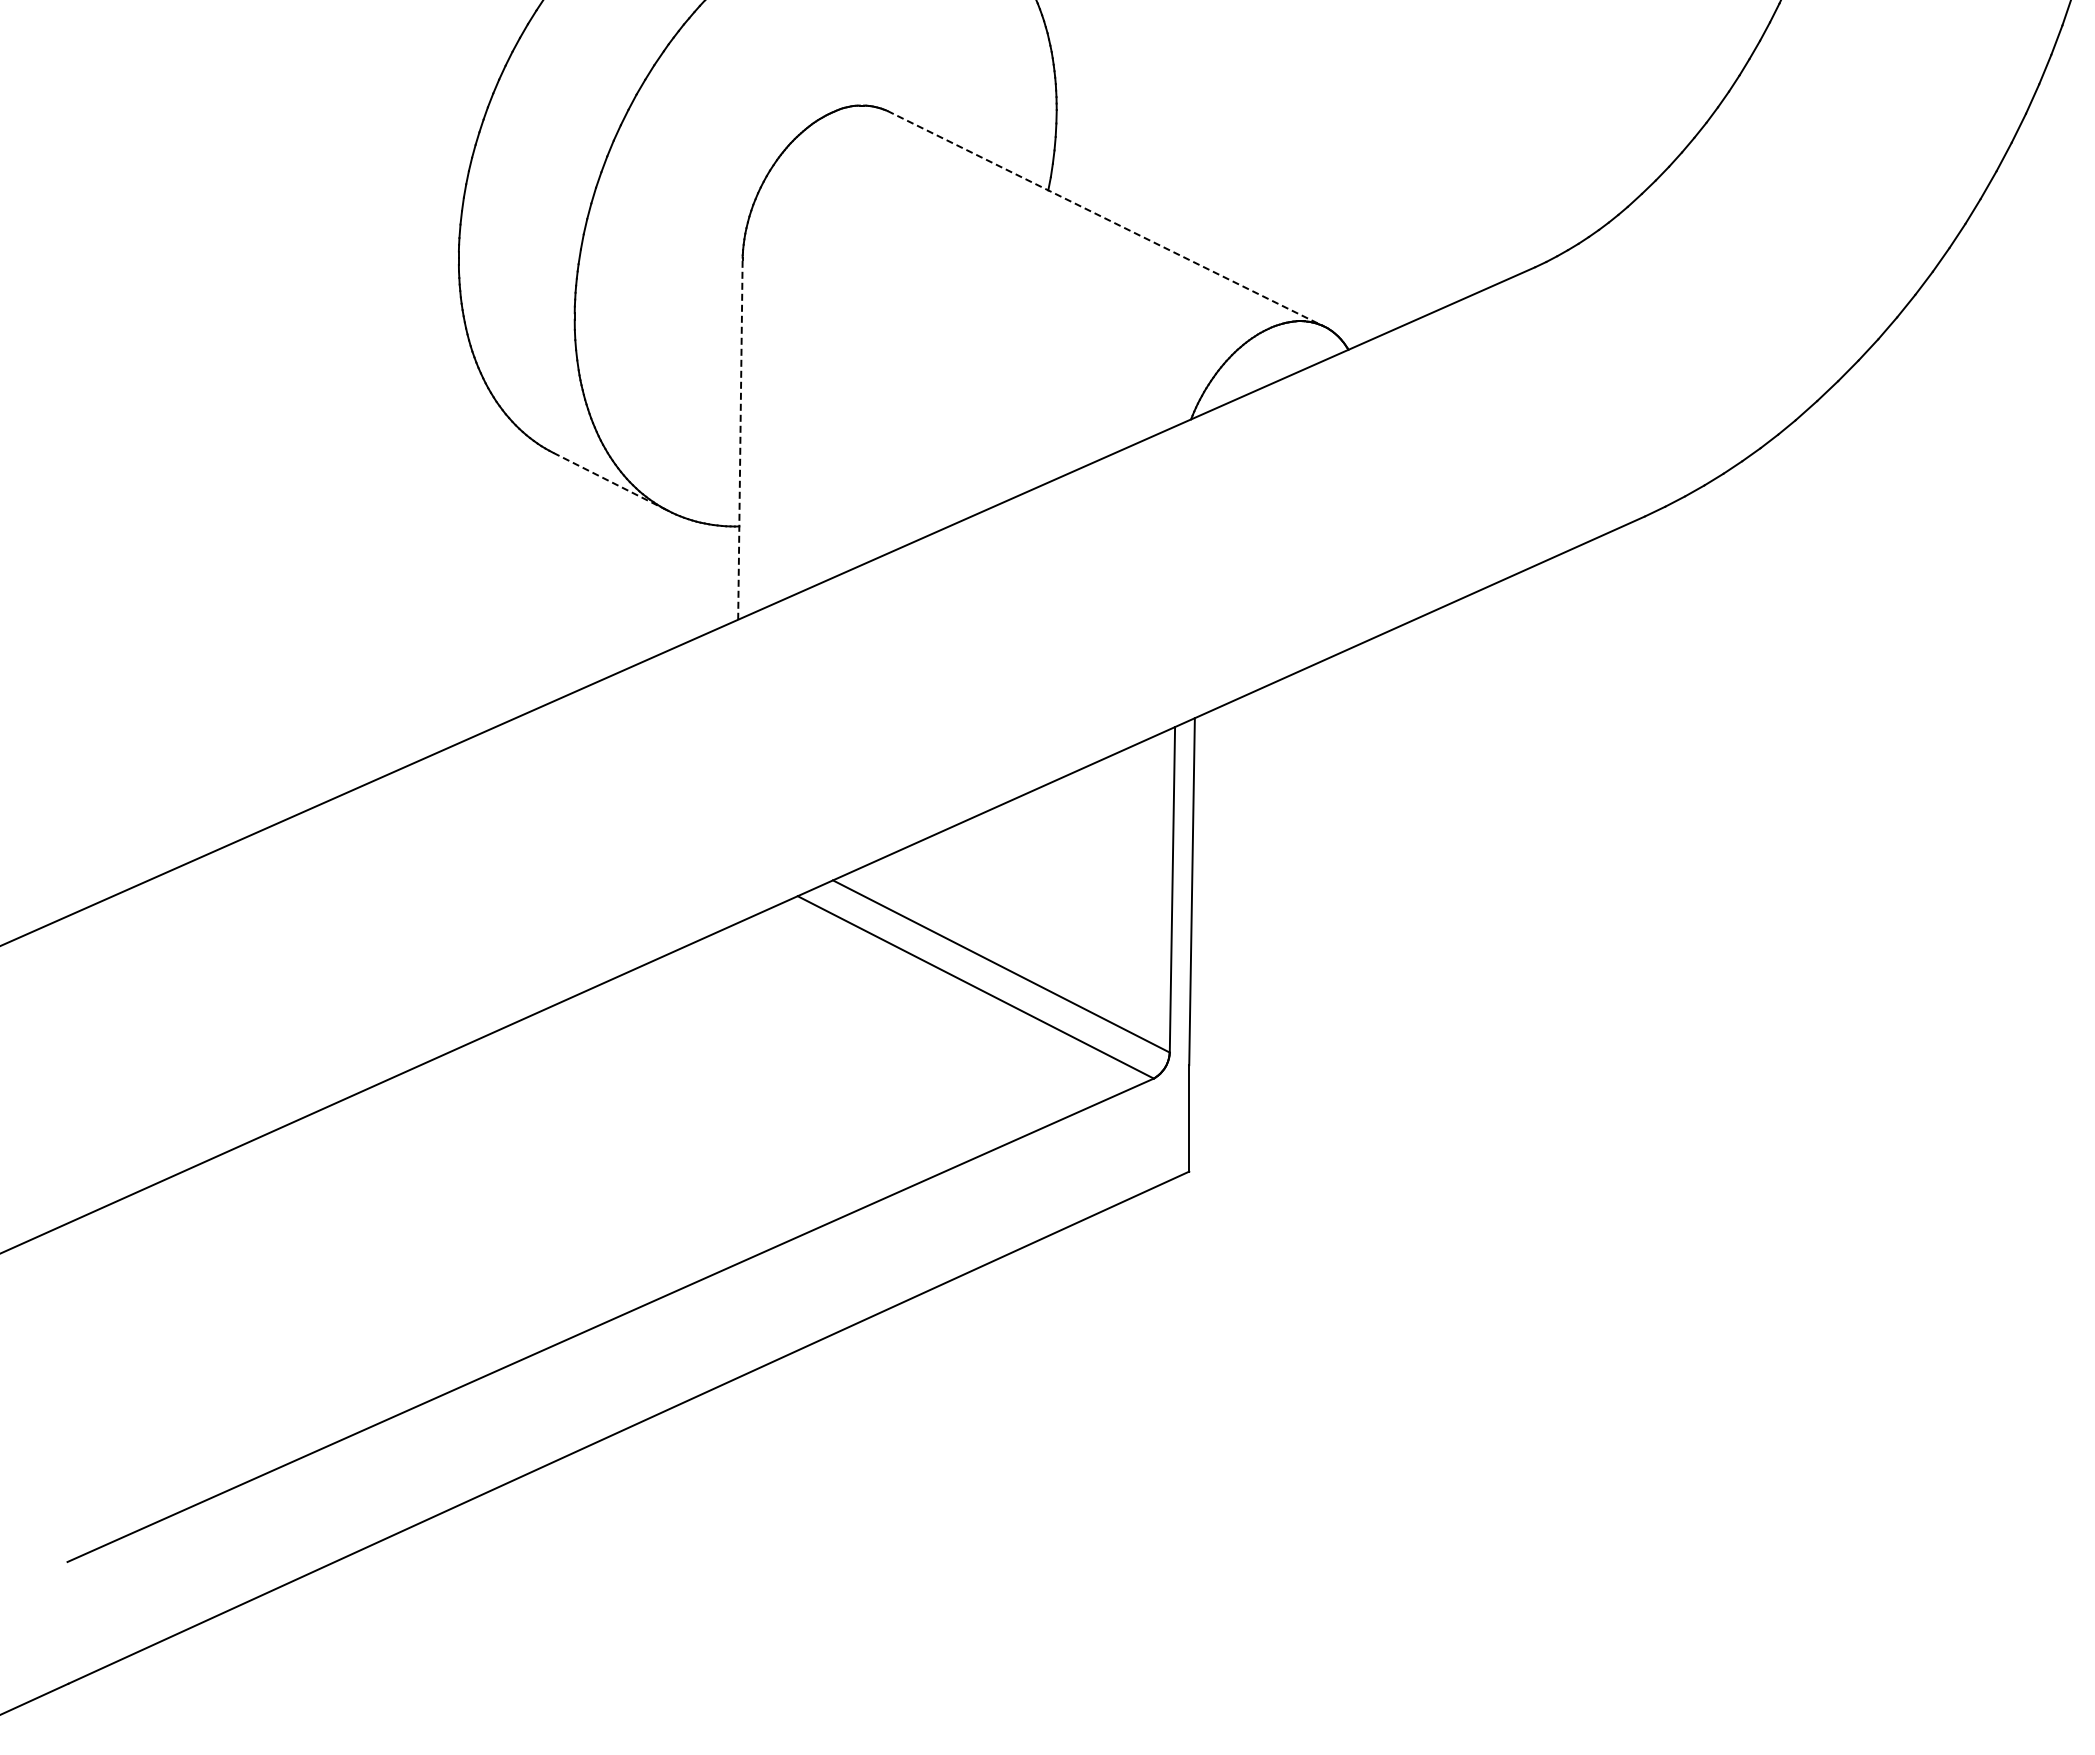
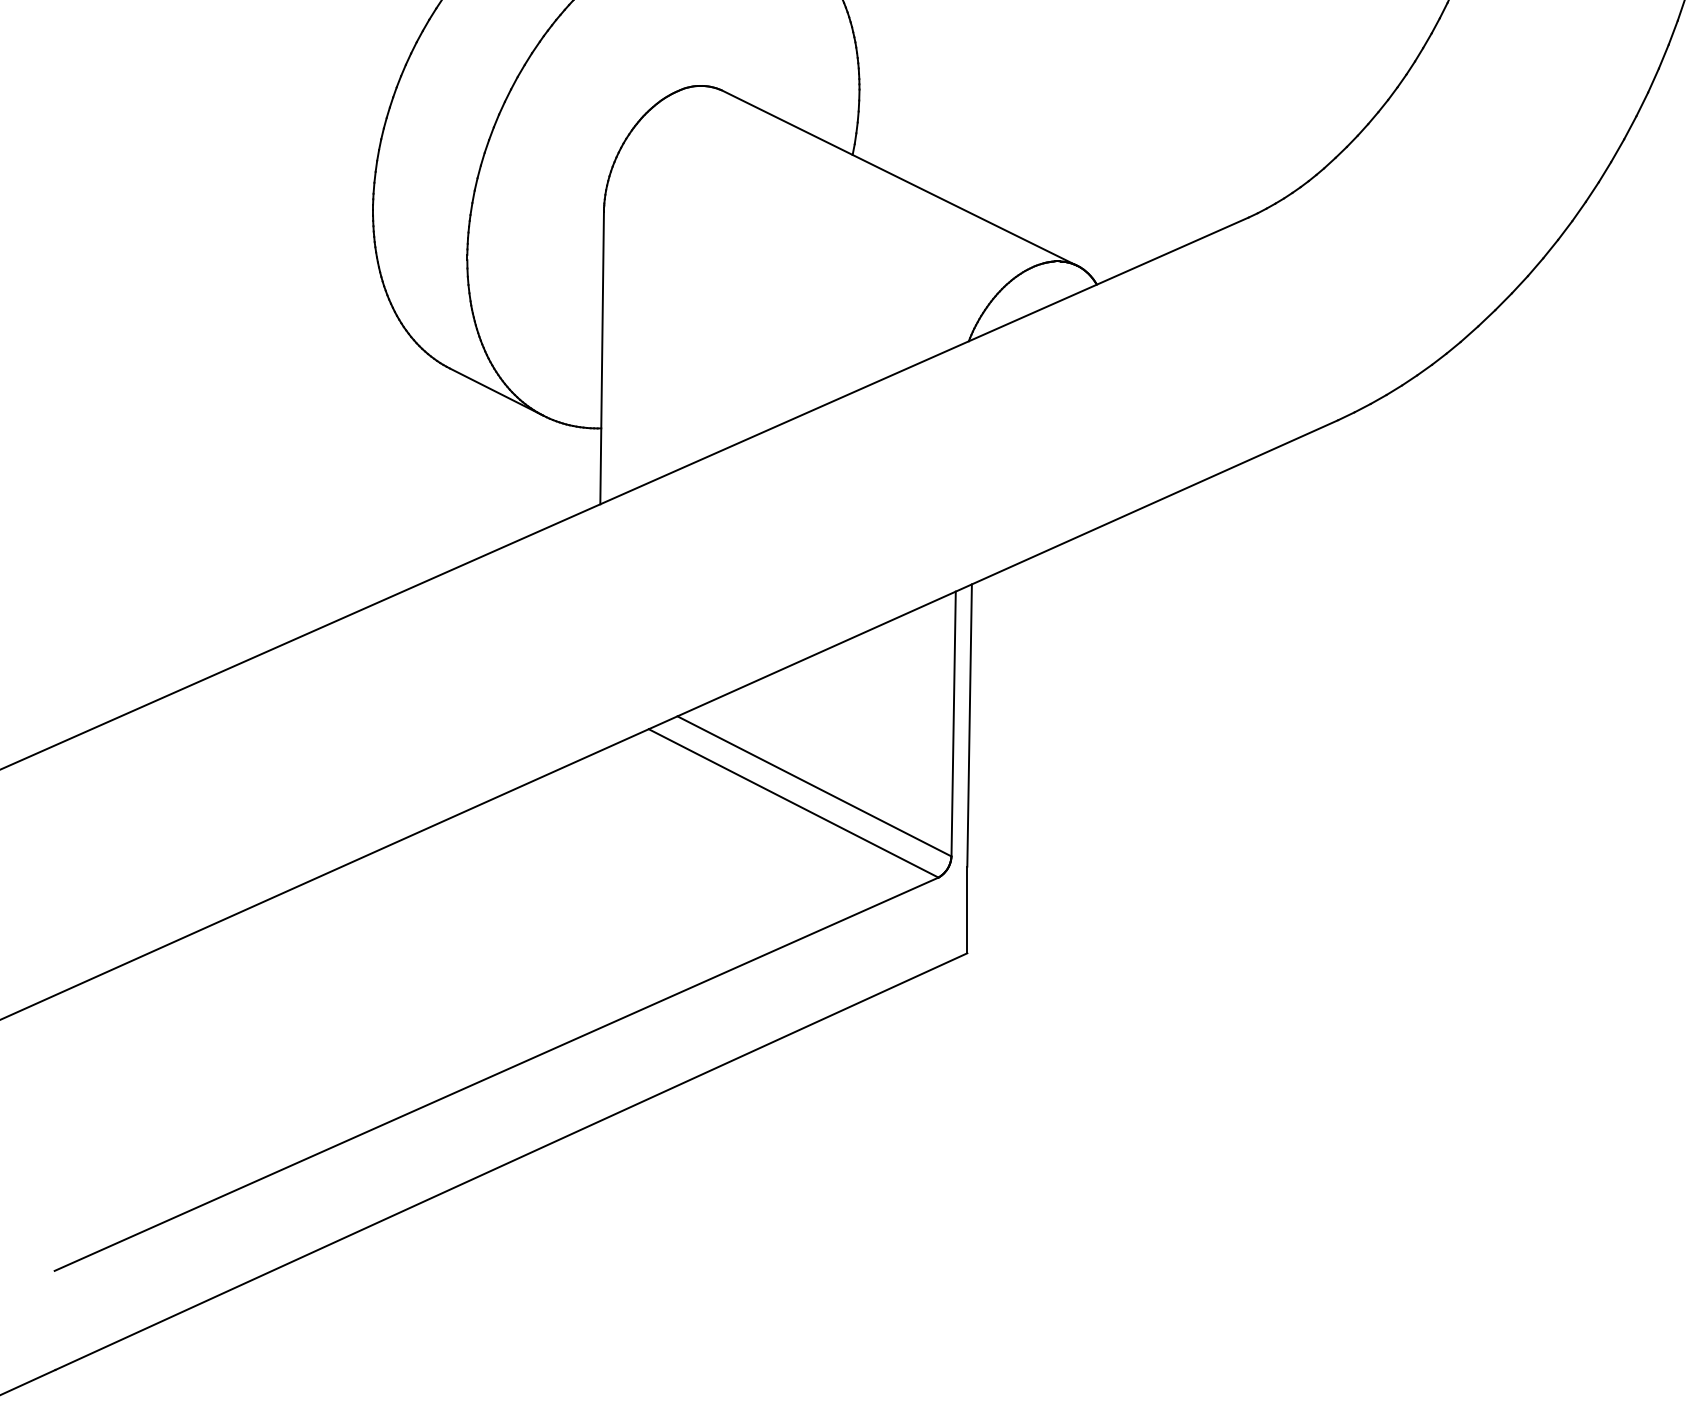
line: (1105, 218) -> (899, 177), dashed -> solid
line: (740, 439) -> (602, 357), dashed -> solid
line: (610, 481) -> (496, 391), dashed -> solid

